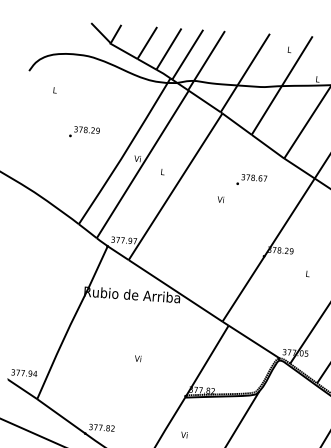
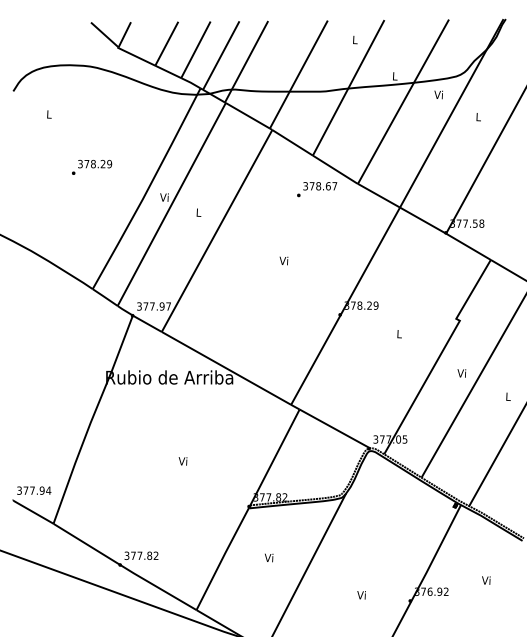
text: (252, 180) -> (317, 189), moved
text: (220, 199) -> (283, 260), moved
text: (184, 434) -> (269, 557), moved

